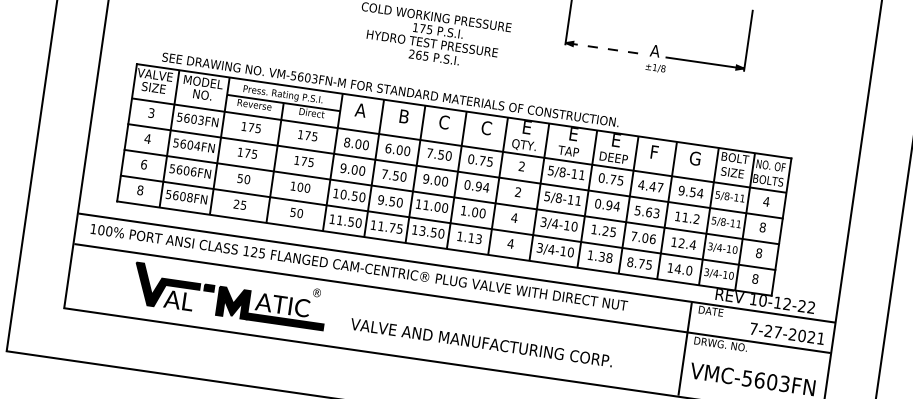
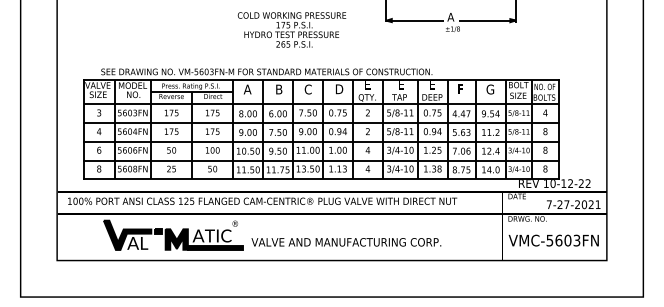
line: (605, 48) -> (415, 20), dashed -> solid
text: (487, 128) -> (339, 89), C -> D
text: (481, 342) -> (346, 242), moved

